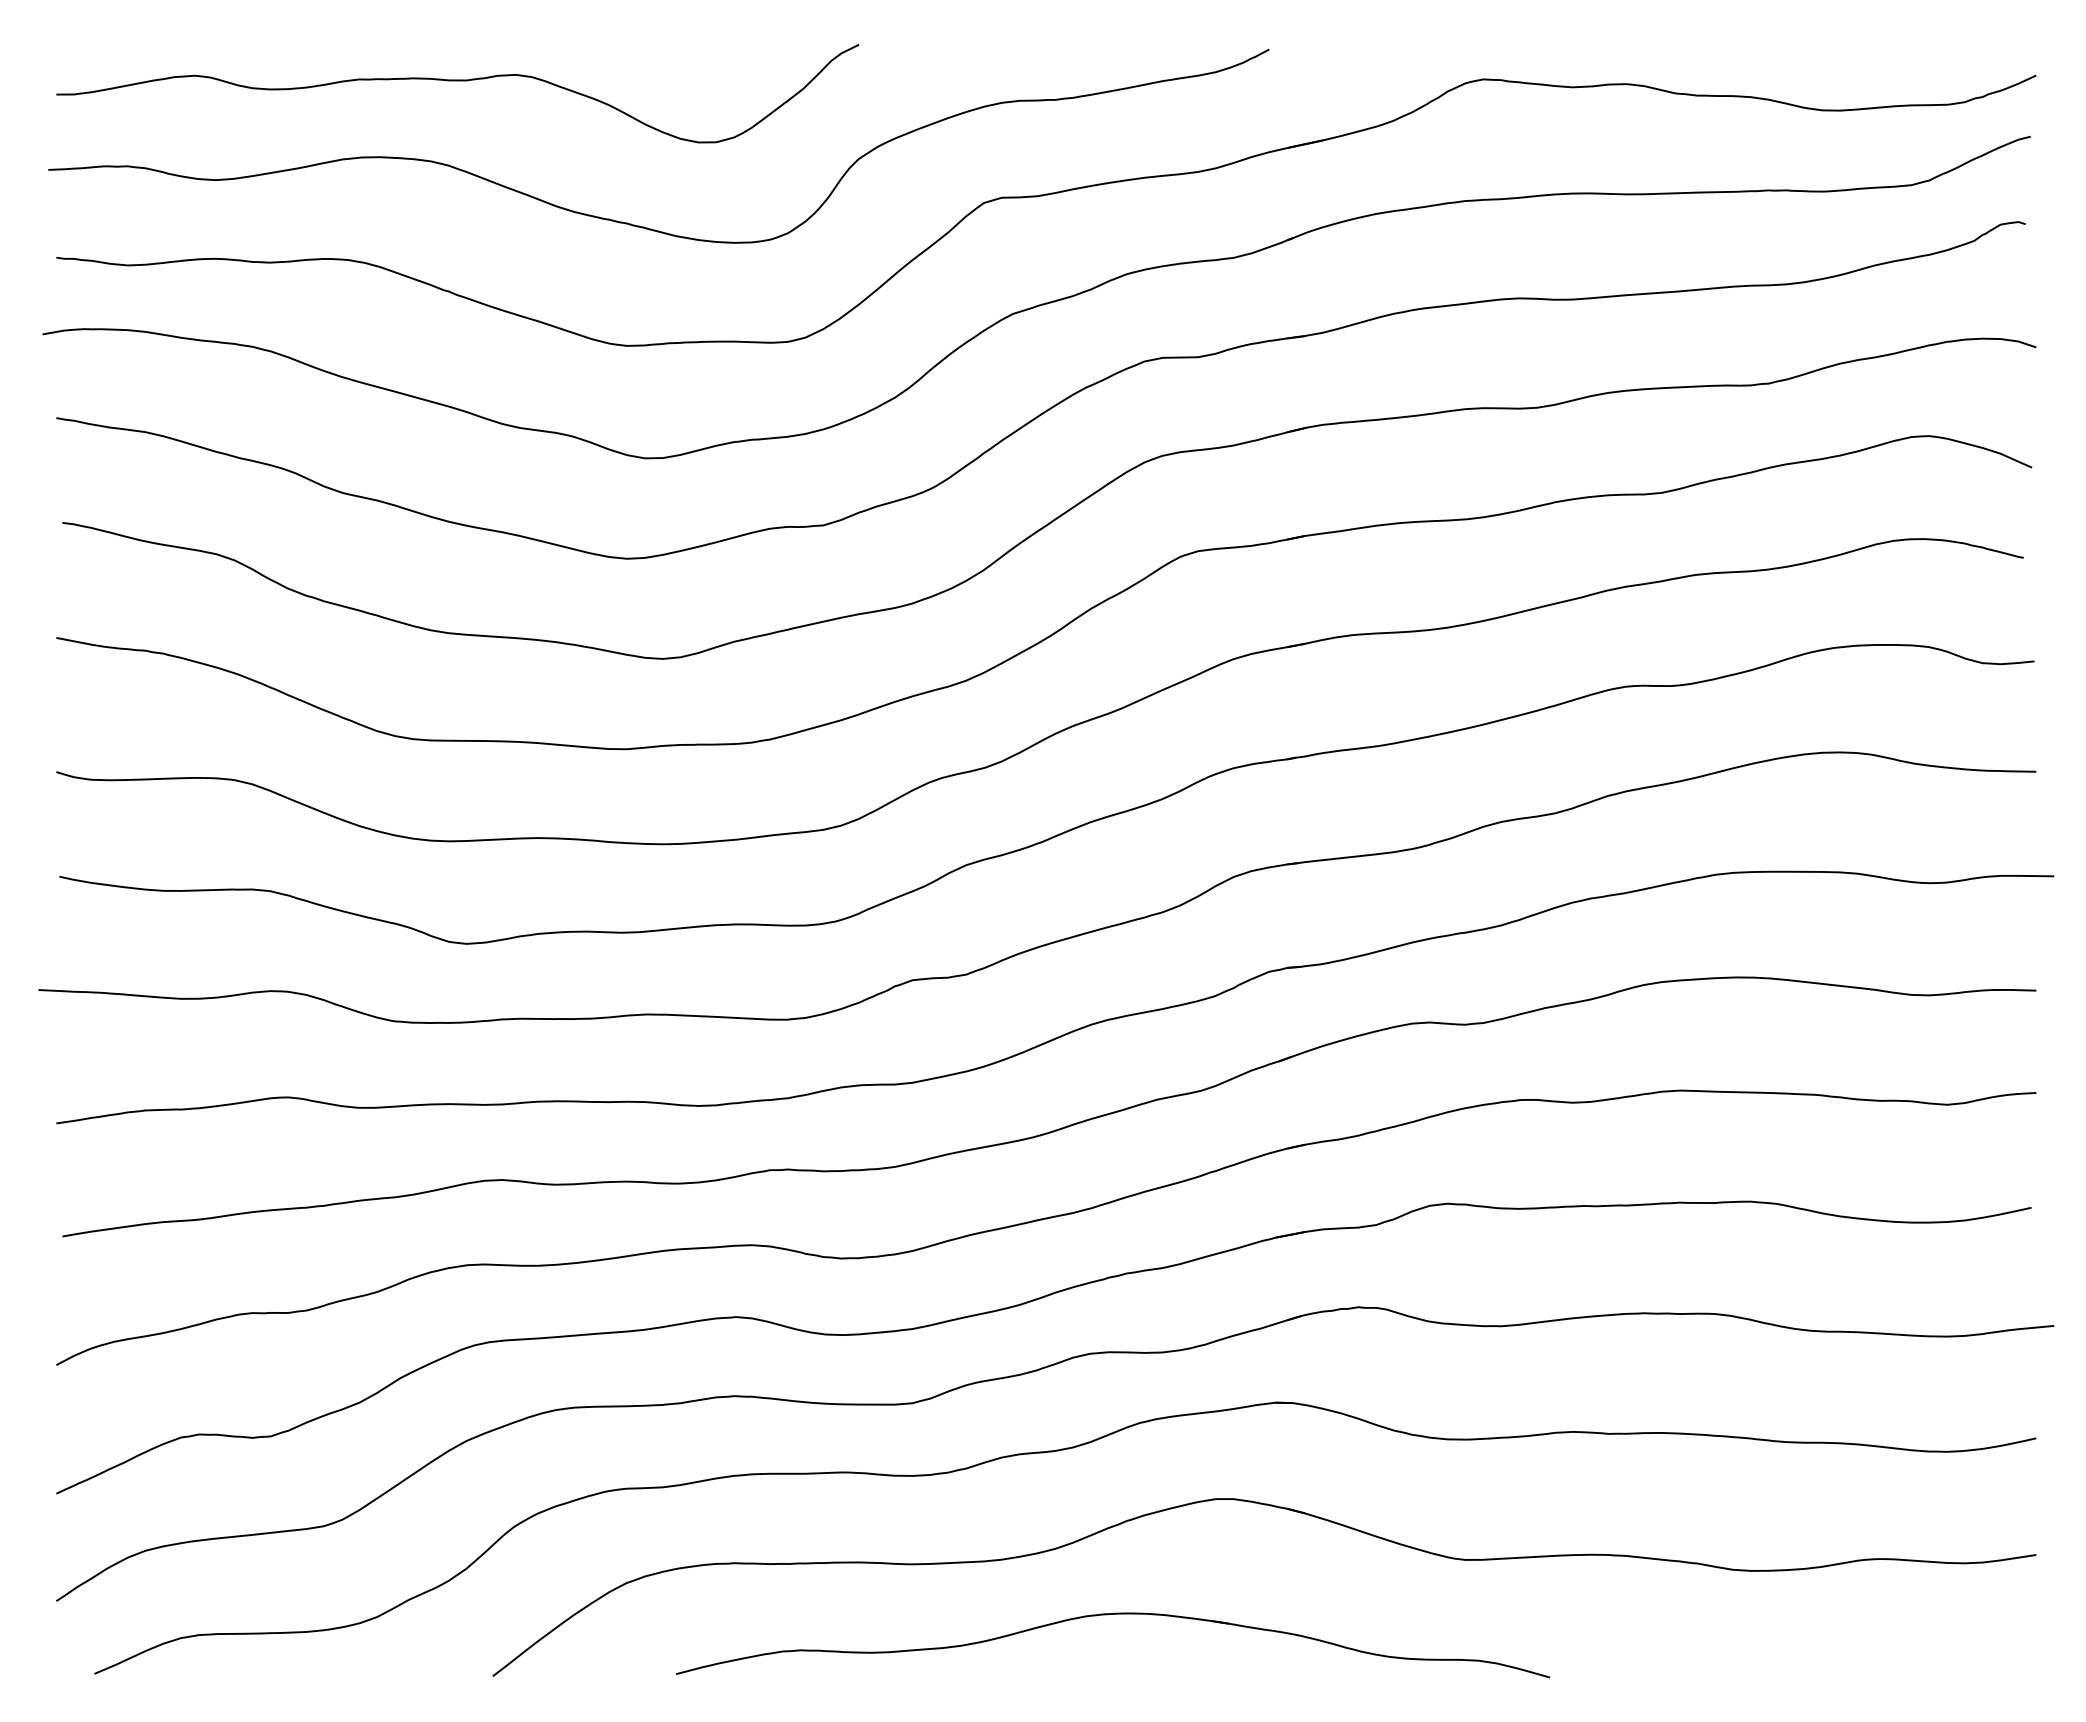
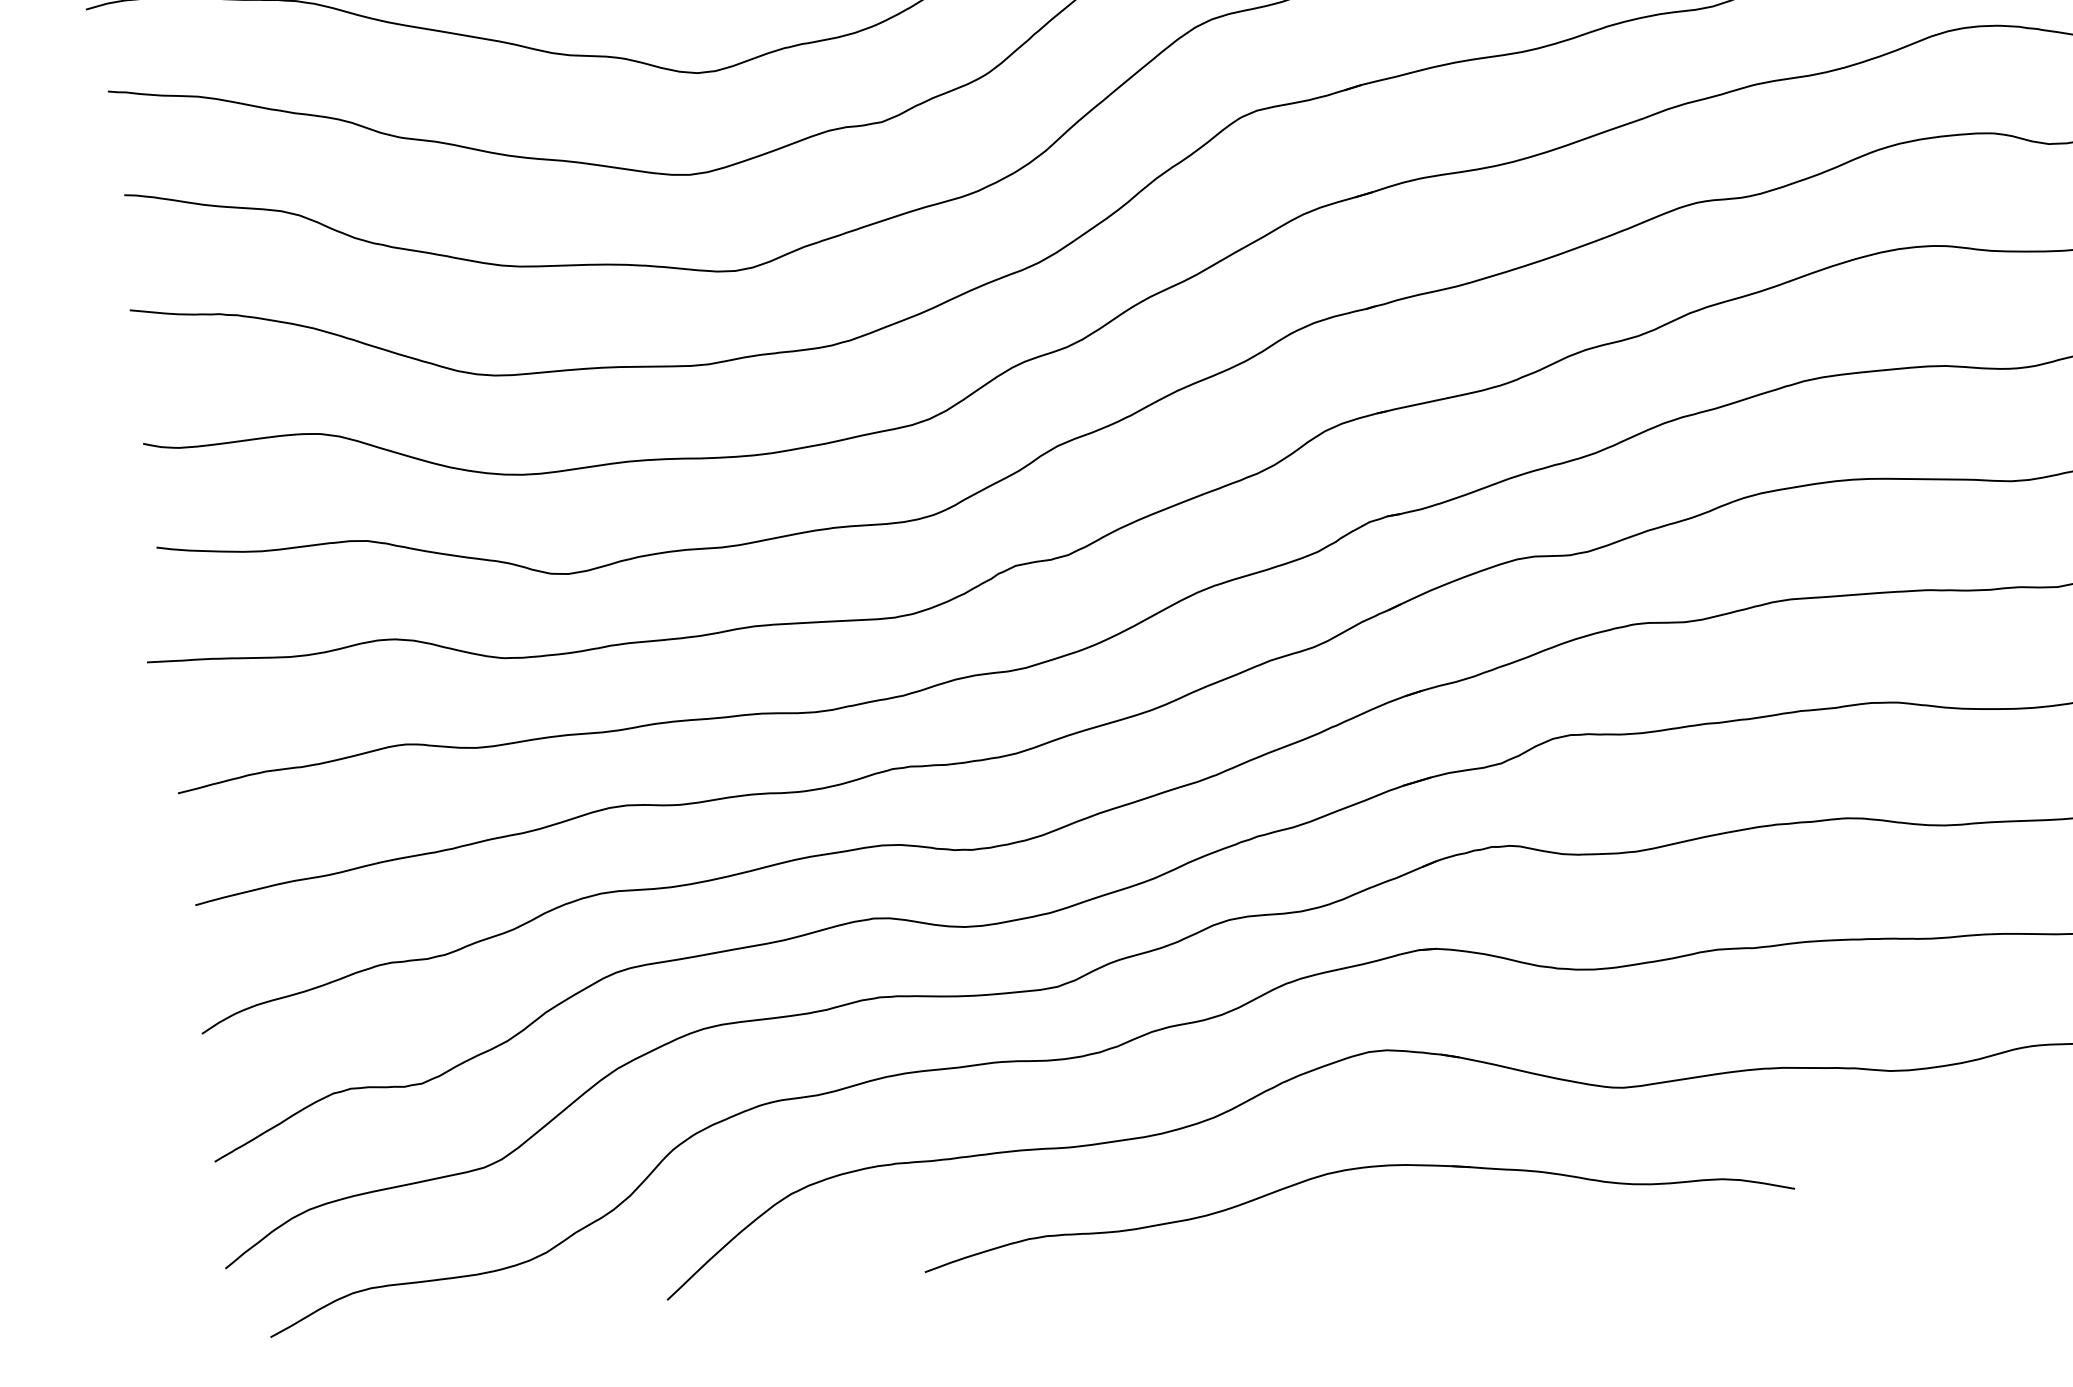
part: (1107, 1615) -> (1348, 1171), moved

